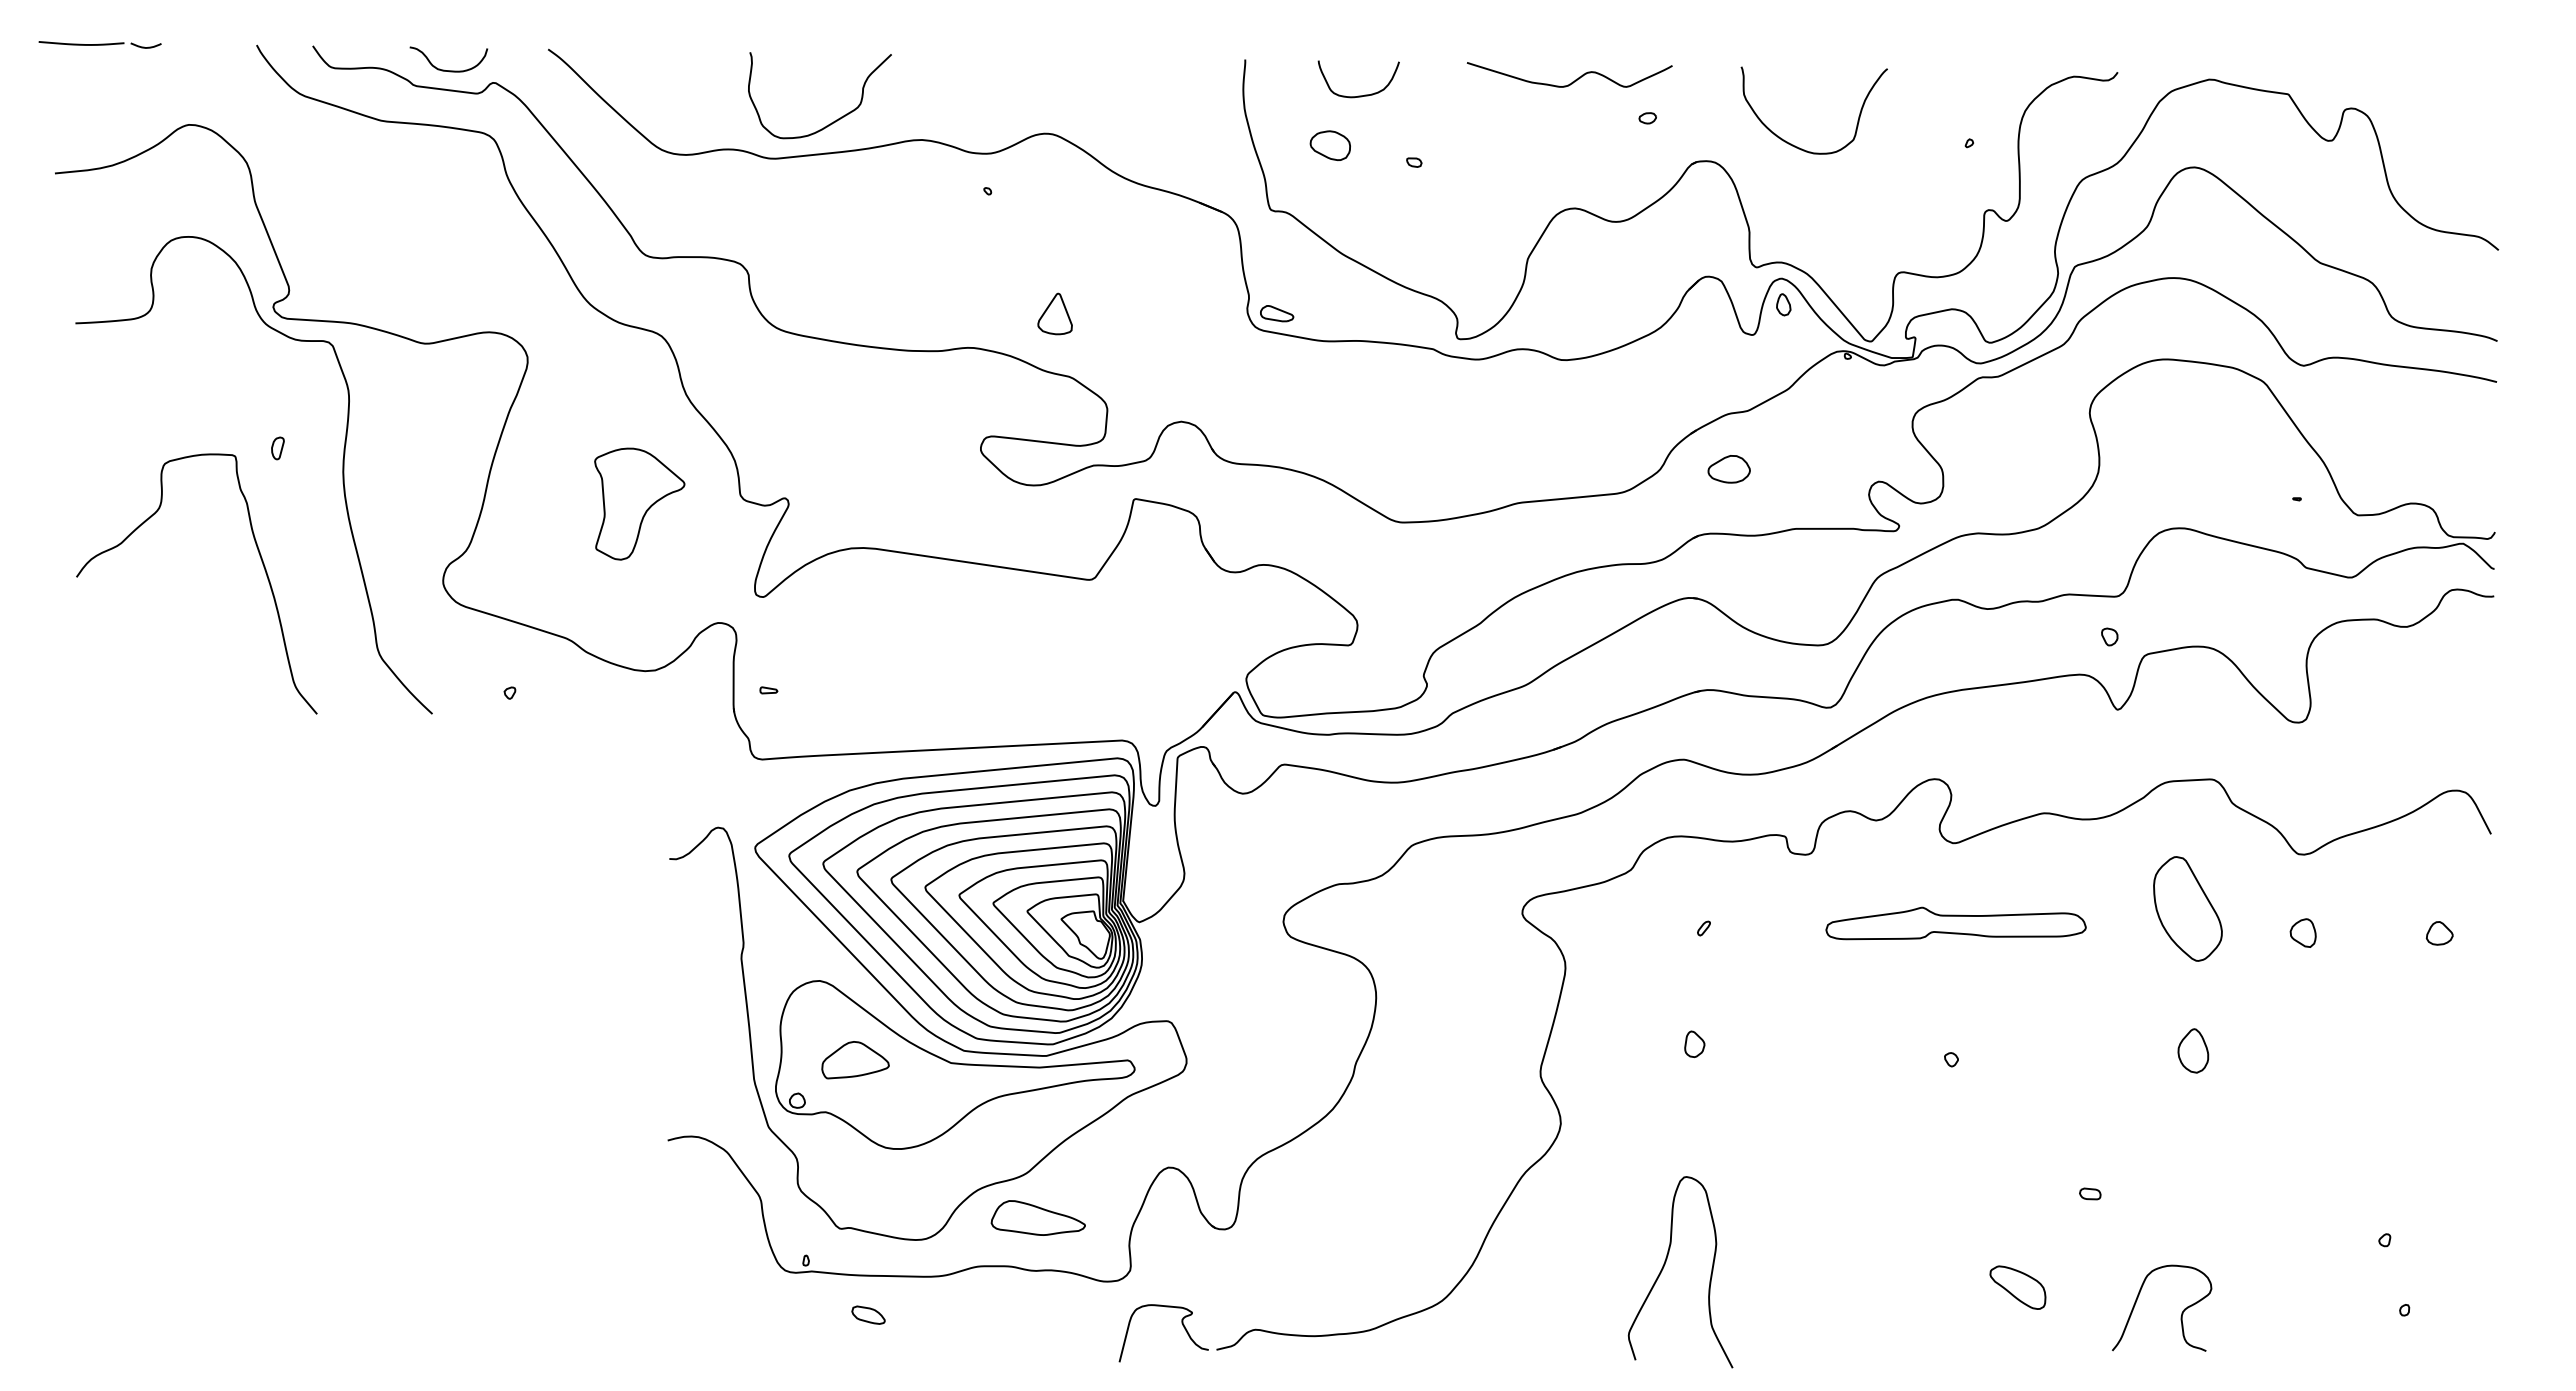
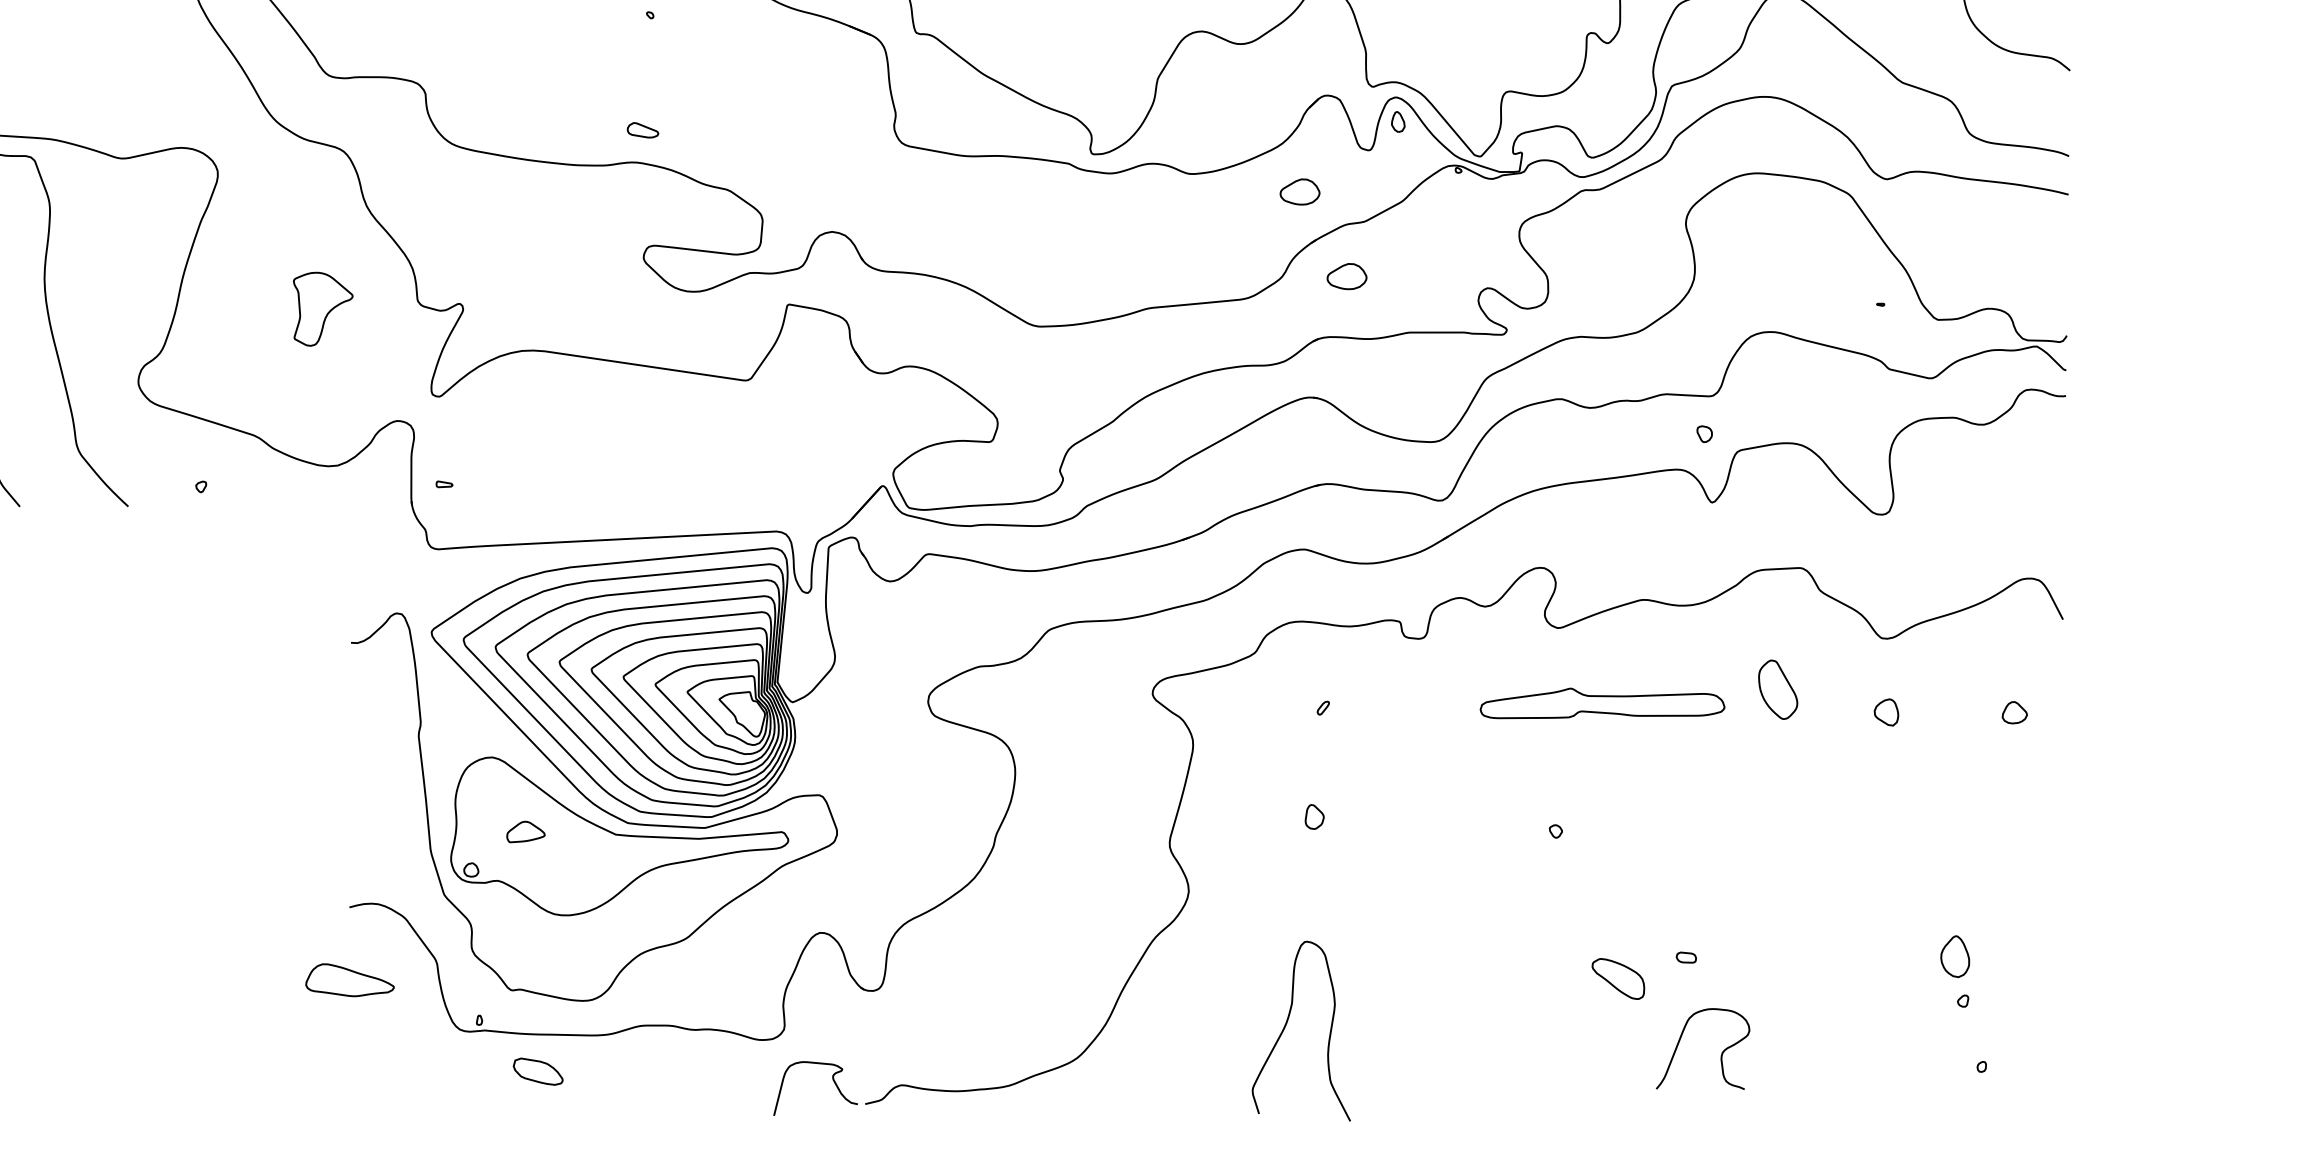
part: (1054, 313) -> (712, 130), removed
part: (1277, 313) -> (643, 130), moved
part: (1678, 379) -> (1299, 192), added
part: (639, 503) -> (322, 308), size x0.7
part: (2187, 908) -> (1777, 689), size x0.6
part: (1955, 923) -> (1601, 703), moved
part: (2193, 1050) -> (1955, 956), moved
part: (855, 1060) -> (525, 832), size x0.6
part: (1037, 1217) -> (349, 979), moved
part: (2017, 1287) -> (1617, 978), moved
curve: (2181, 1312) -> (1721, 1053), moved
part: (868, 1314) -> (538, 1070), size x1.6

